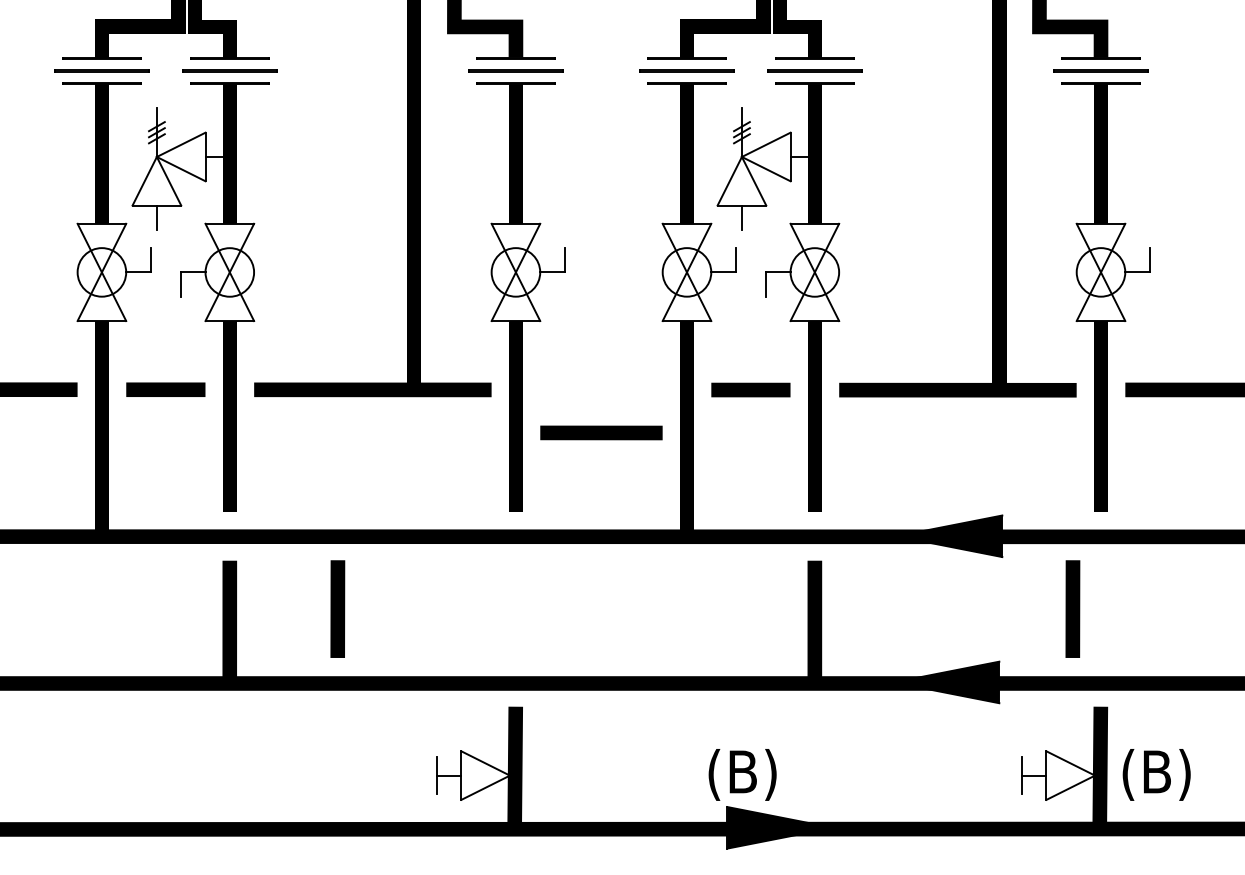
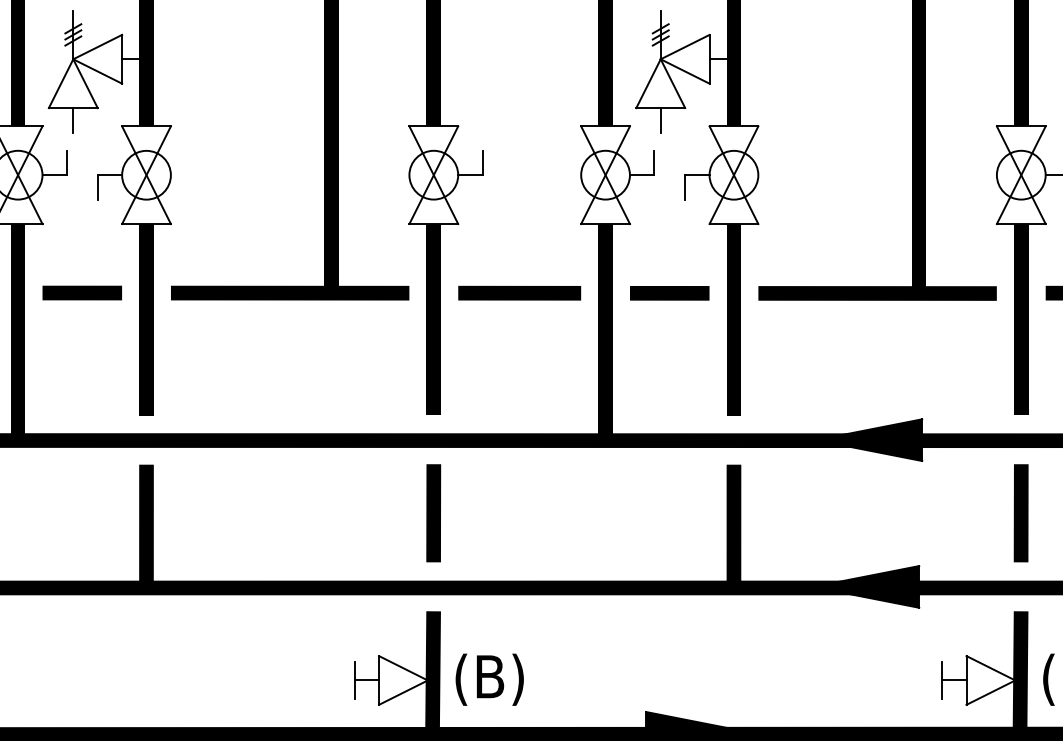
line: (601, 432) -> (519, 292), moved
line: (337, 608) -> (433, 512), moved
line: (1072, 608) -> (1020, 512), moved
text: (742, 774) -> (489, 679), moved

